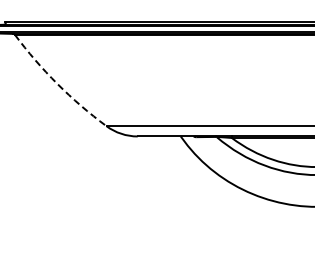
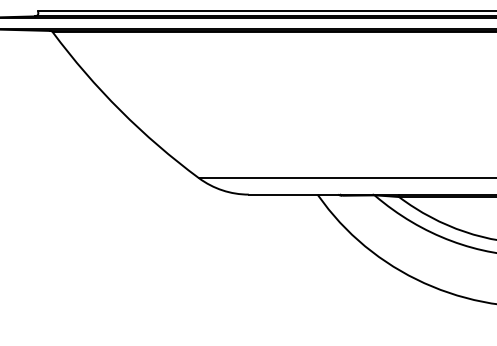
arc: (57, 83) -> (120, 110), dashed -> solid

